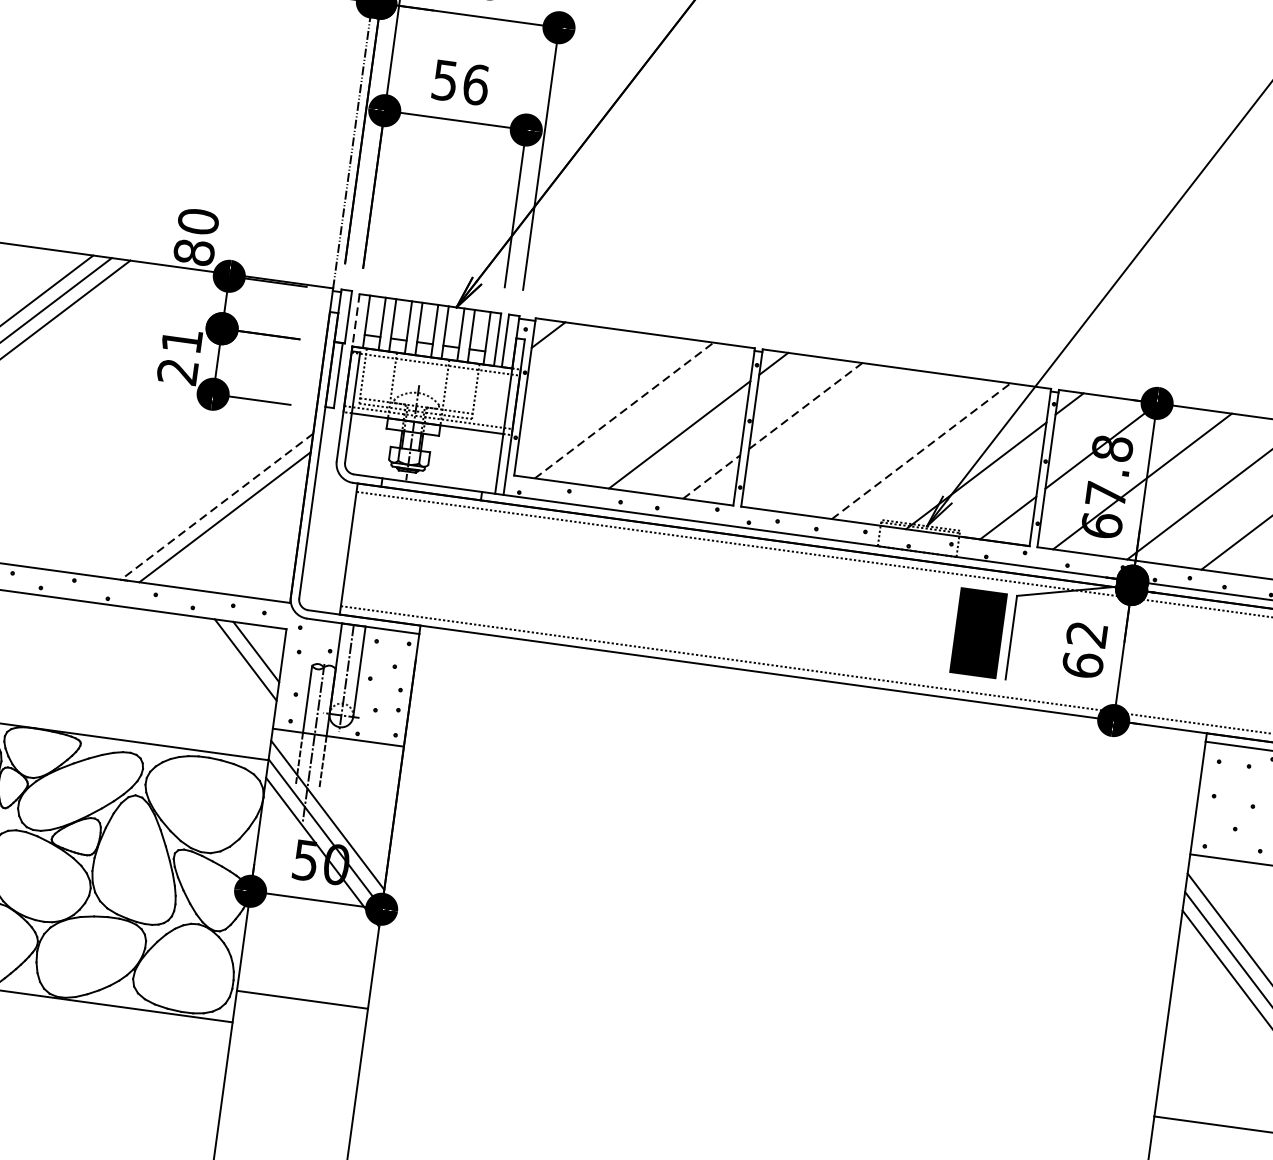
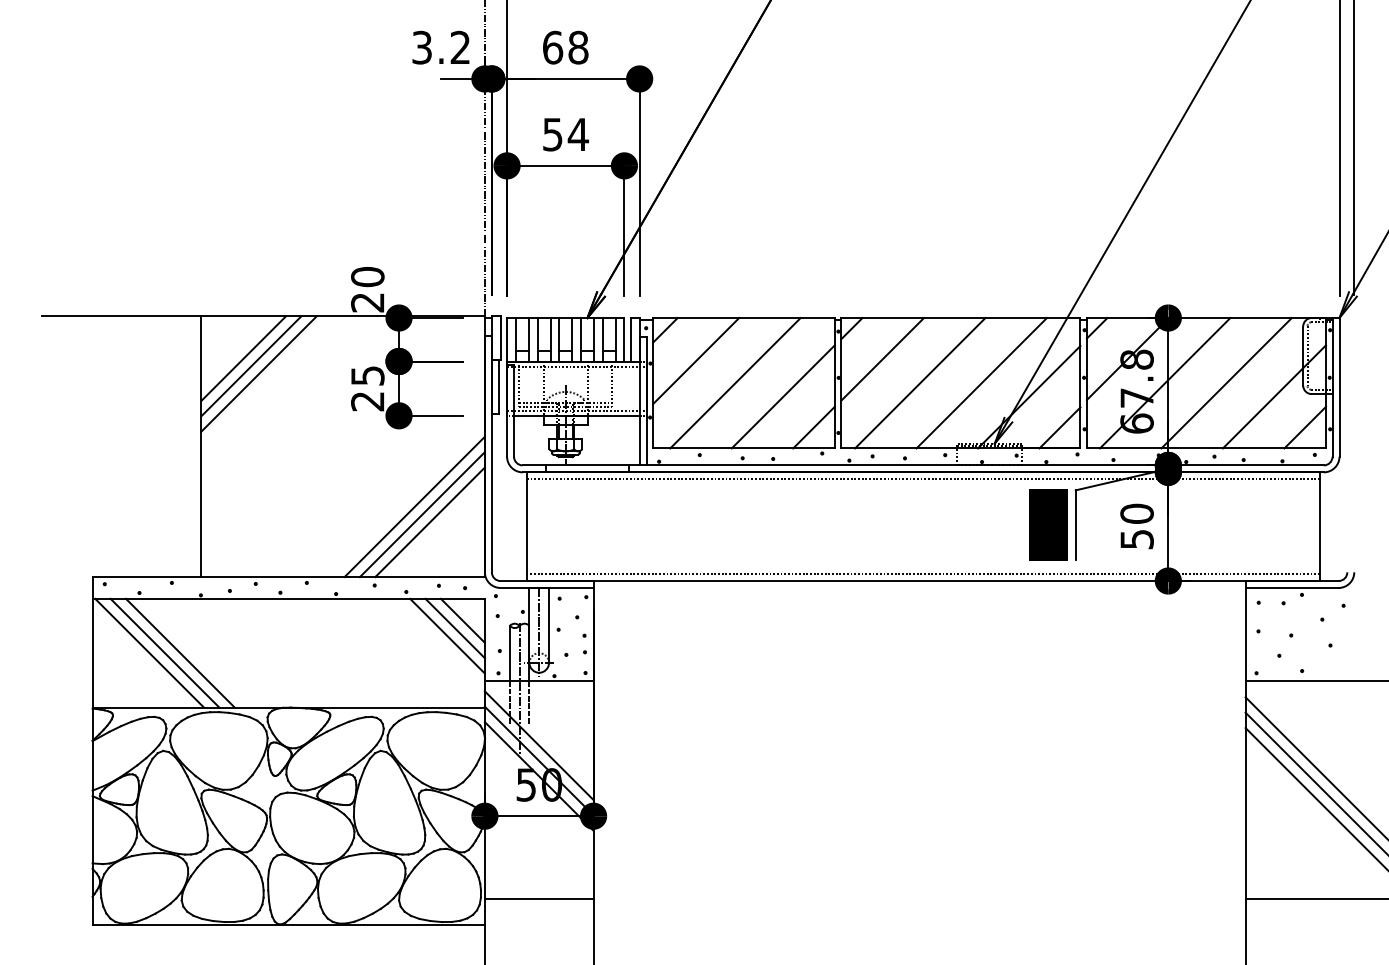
text: (476, 84) -> (578, 134), 56 -> 54
text: (193, 252) -> (367, 302), 80 -> 20
line: (356, 320) -> (507, 339), dashed -> solid
text: (181, 340) -> (367, 375), 21 -> 25
line: (580, 377) -> (696, 361), added
line: (806, 406) -> (883, 359), dashed -> solid
line: (624, 409) -> (735, 382), dashed -> solid
line: (847, 441) -> (920, 383), added
line: (922, 450) -> (982, 382), dashed -> solid
line: (712, 476) -> (814, 427), dashed -> solid
line: (216, 507) -> (414, 507), dashed -> solid
line: (232, 527) -> (429, 522), added
text: (1084, 649) -> (1136, 526), 62 -> 50
line: (235, 667) -> (447, 635), added

